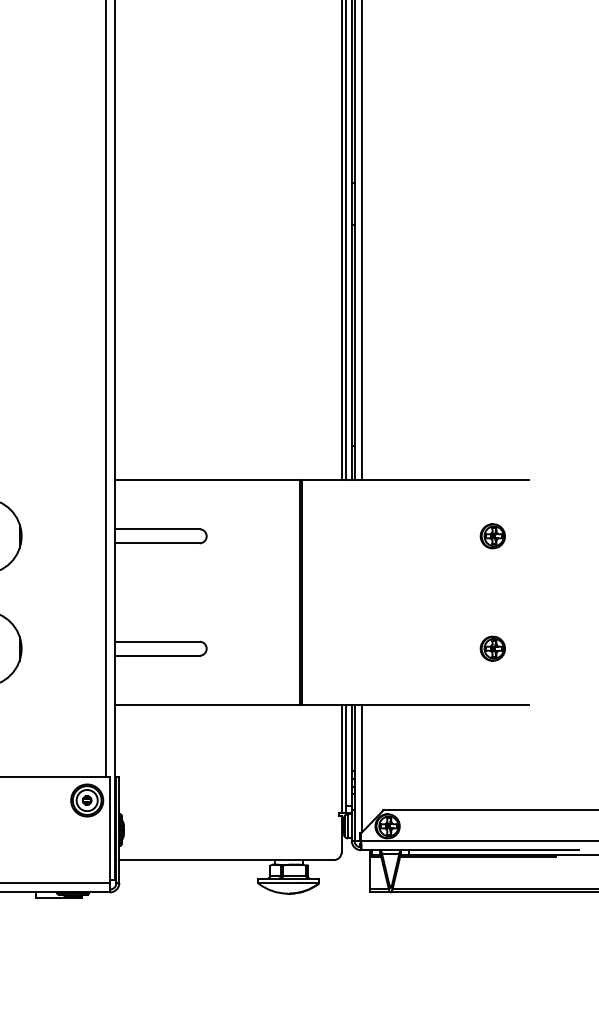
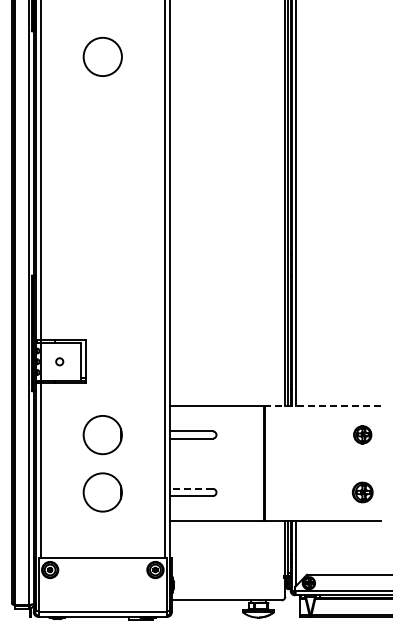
line: (416, 480) -> (323, 406), solid -> dashed
part: (492, 537) -> (362, 435), size x1.4
line: (157, 640) -> (191, 488), solid -> dashed
part: (492, 648) -> (362, 492), size x1.6

